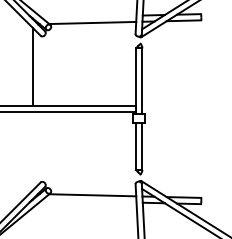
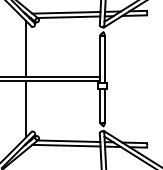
line: (88, 16) -> (65, 12), added
line: (33, 150) -> (26, 109), added
line: (88, 201) -> (65, 145), added

